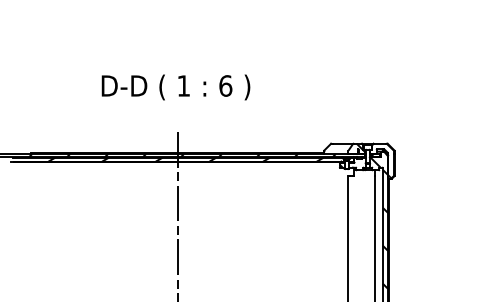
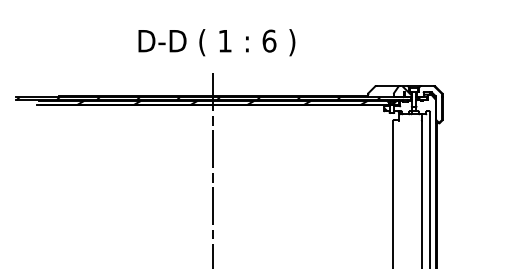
text: (175, 87) -> (216, 42), moved
hatch: (379, 222) -> (426, 169), removed

